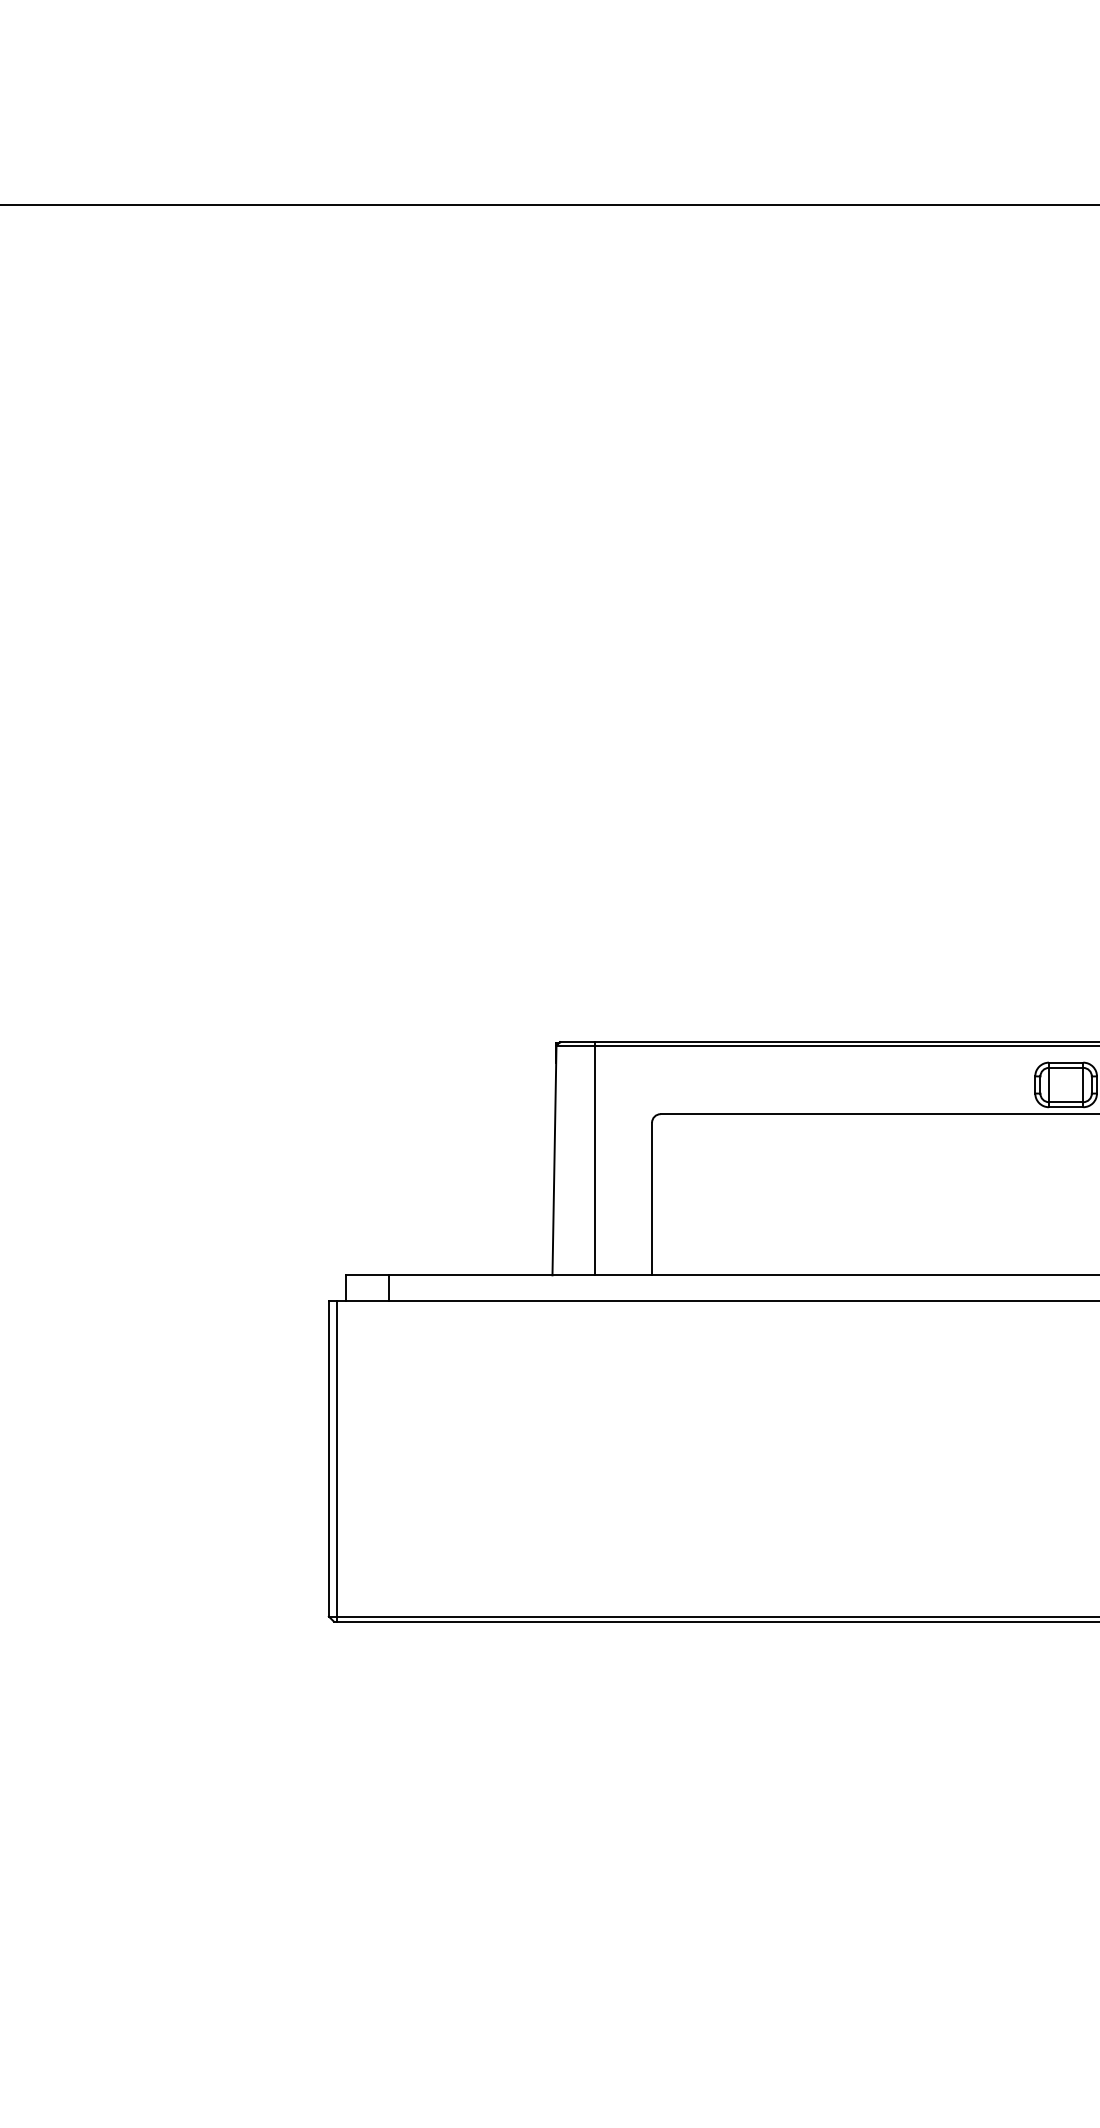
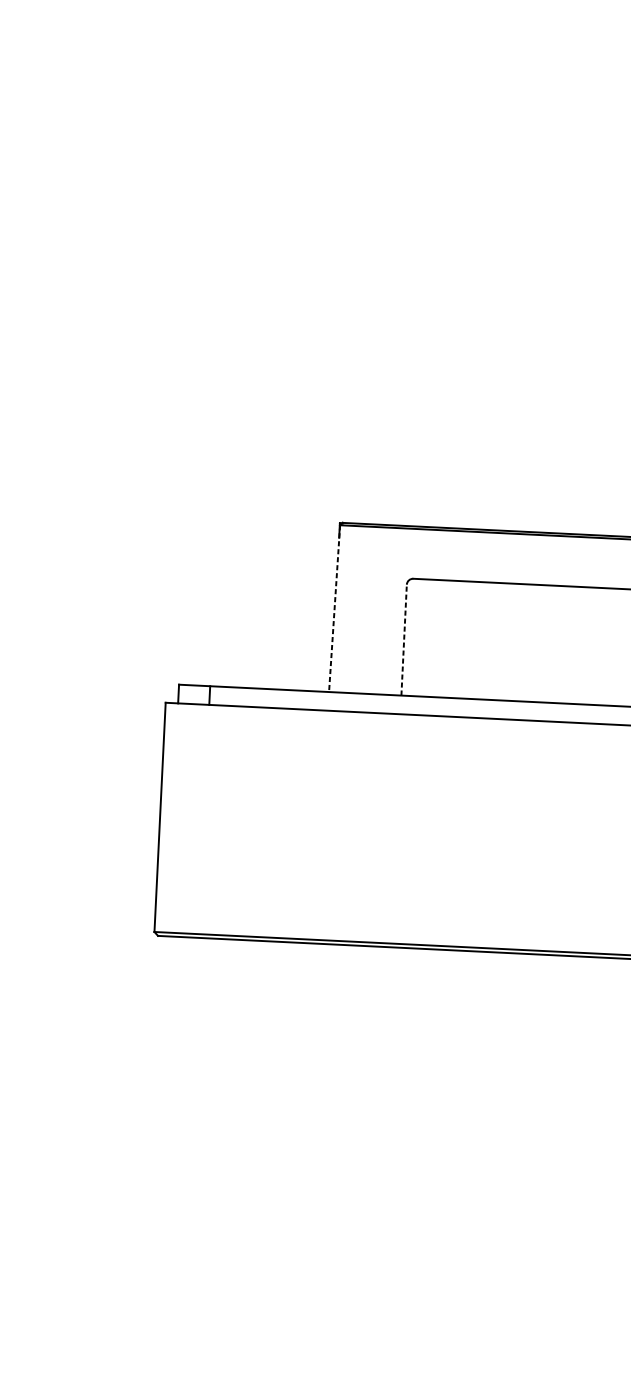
line: (594, 1158) -> (363, 608), removed
line: (554, 1160) -> (334, 608), solid -> dashed
line: (652, 1198) -> (404, 639), solid -> dashed
line: (337, 1461) -> (166, 819), removed

